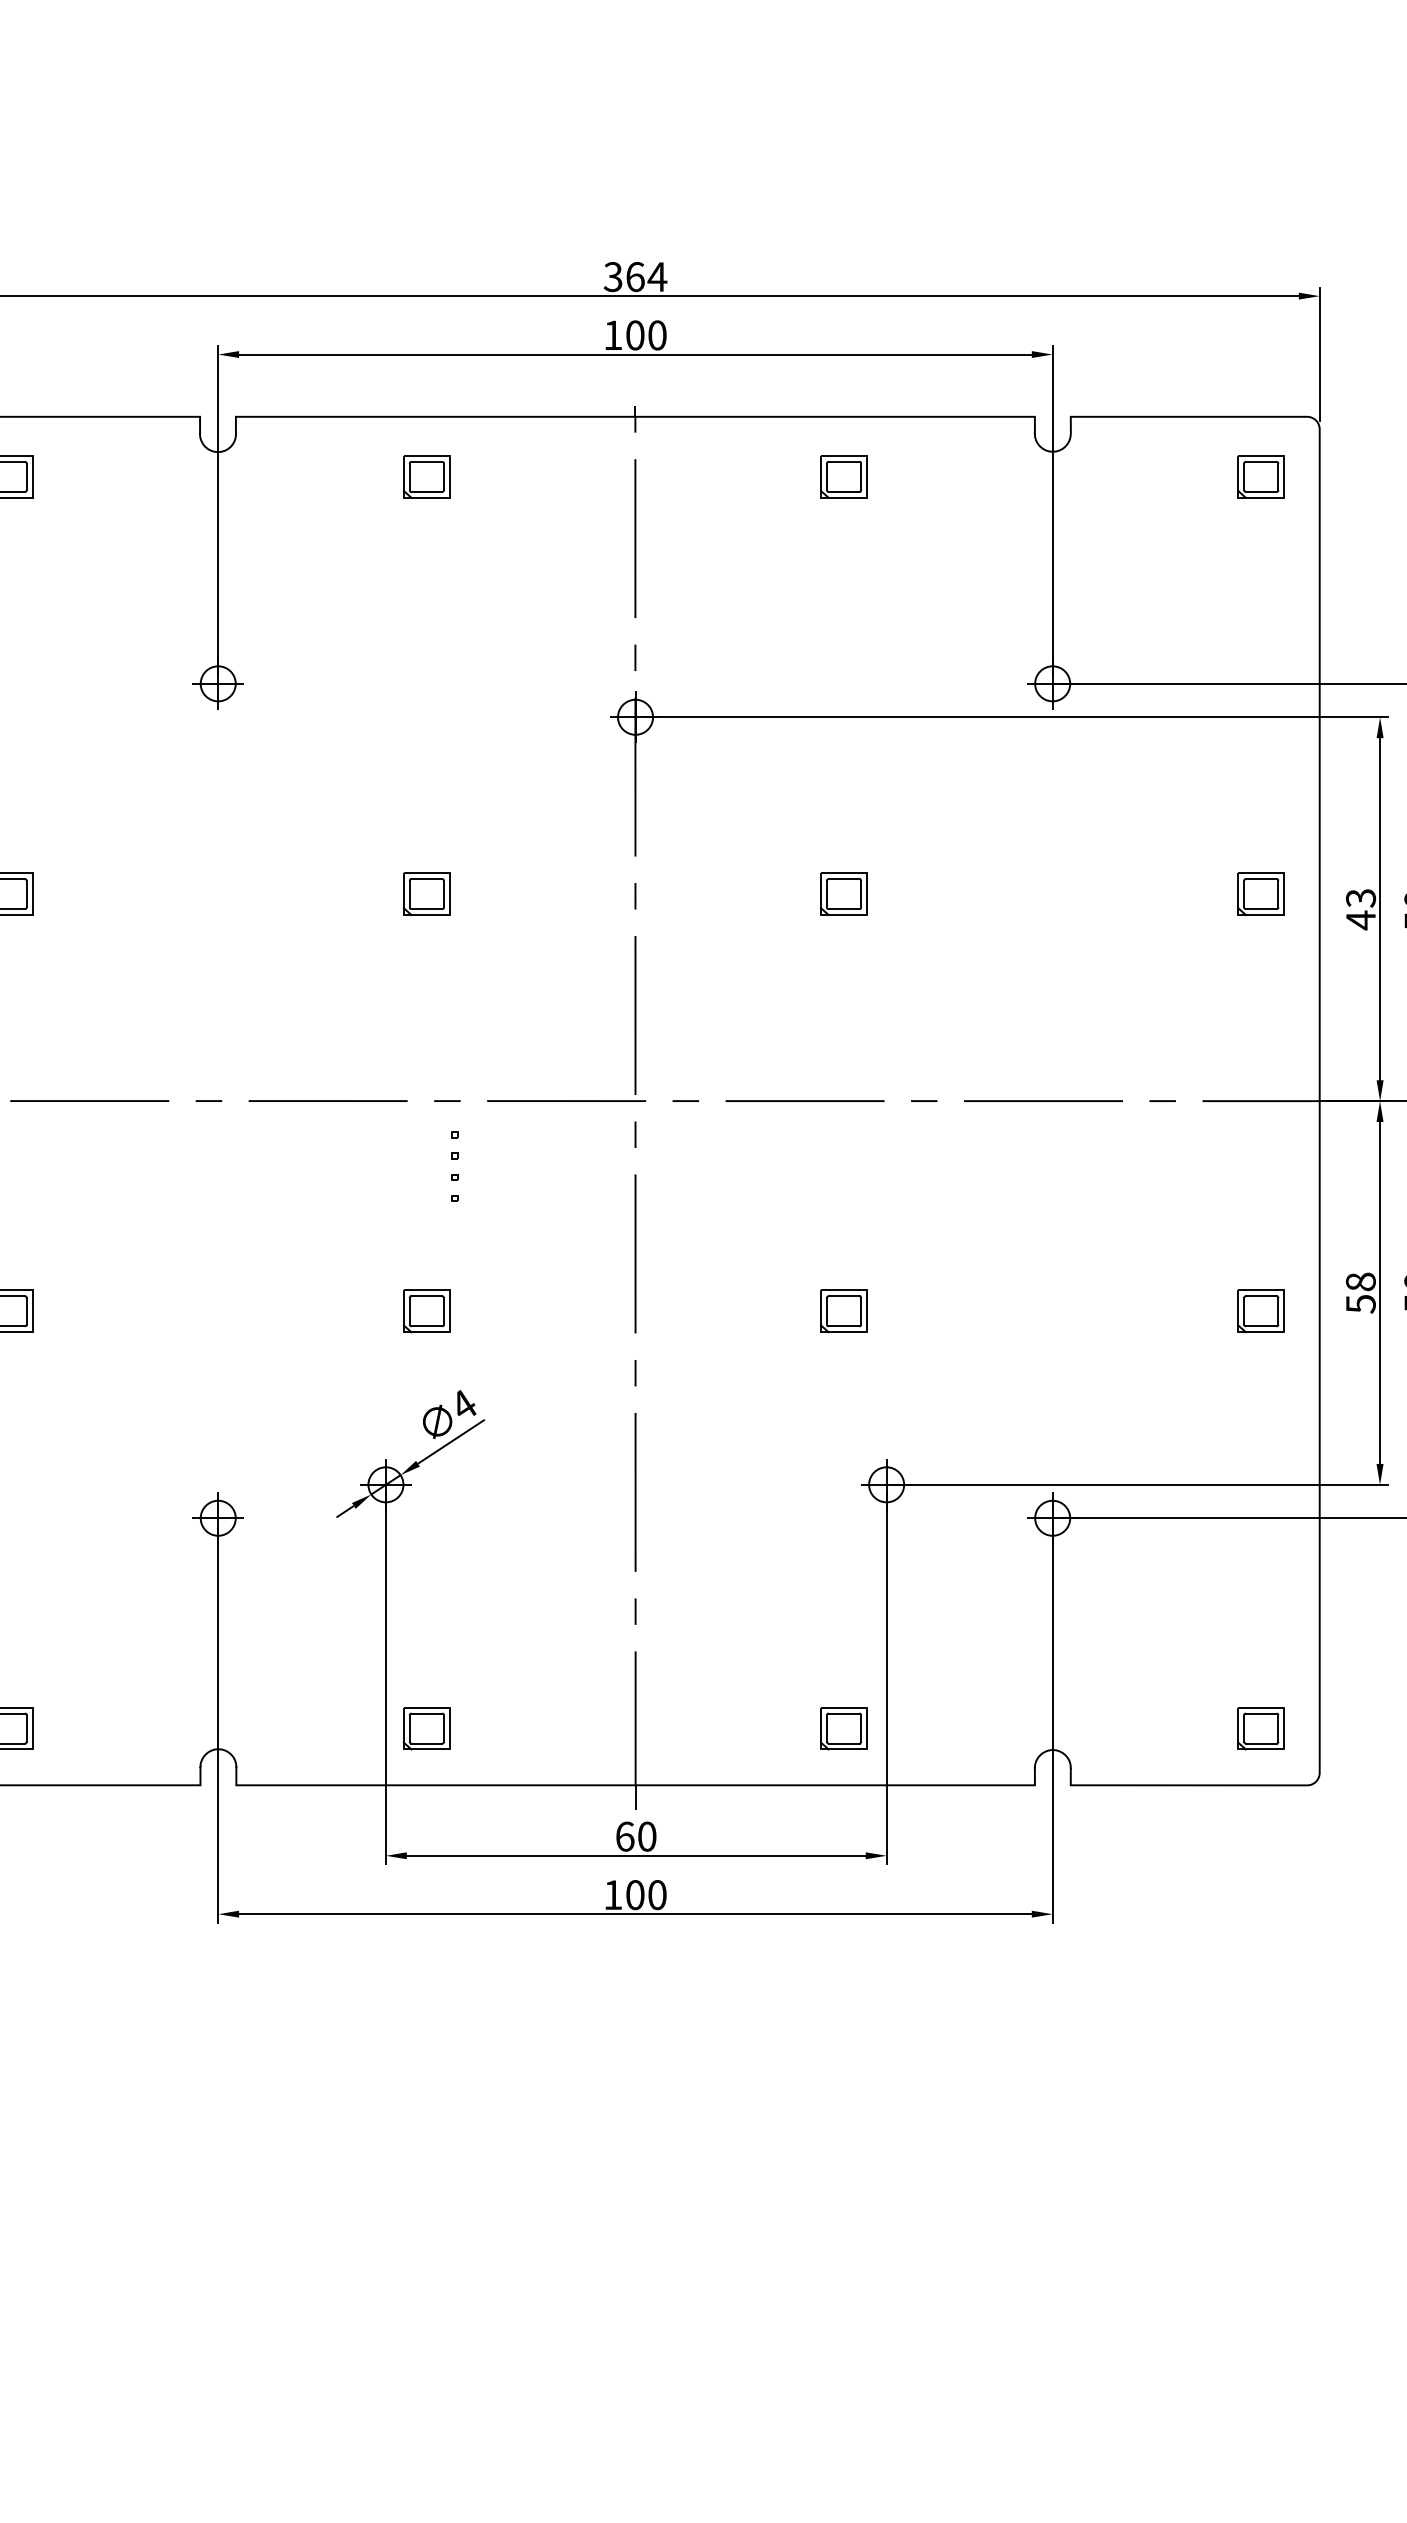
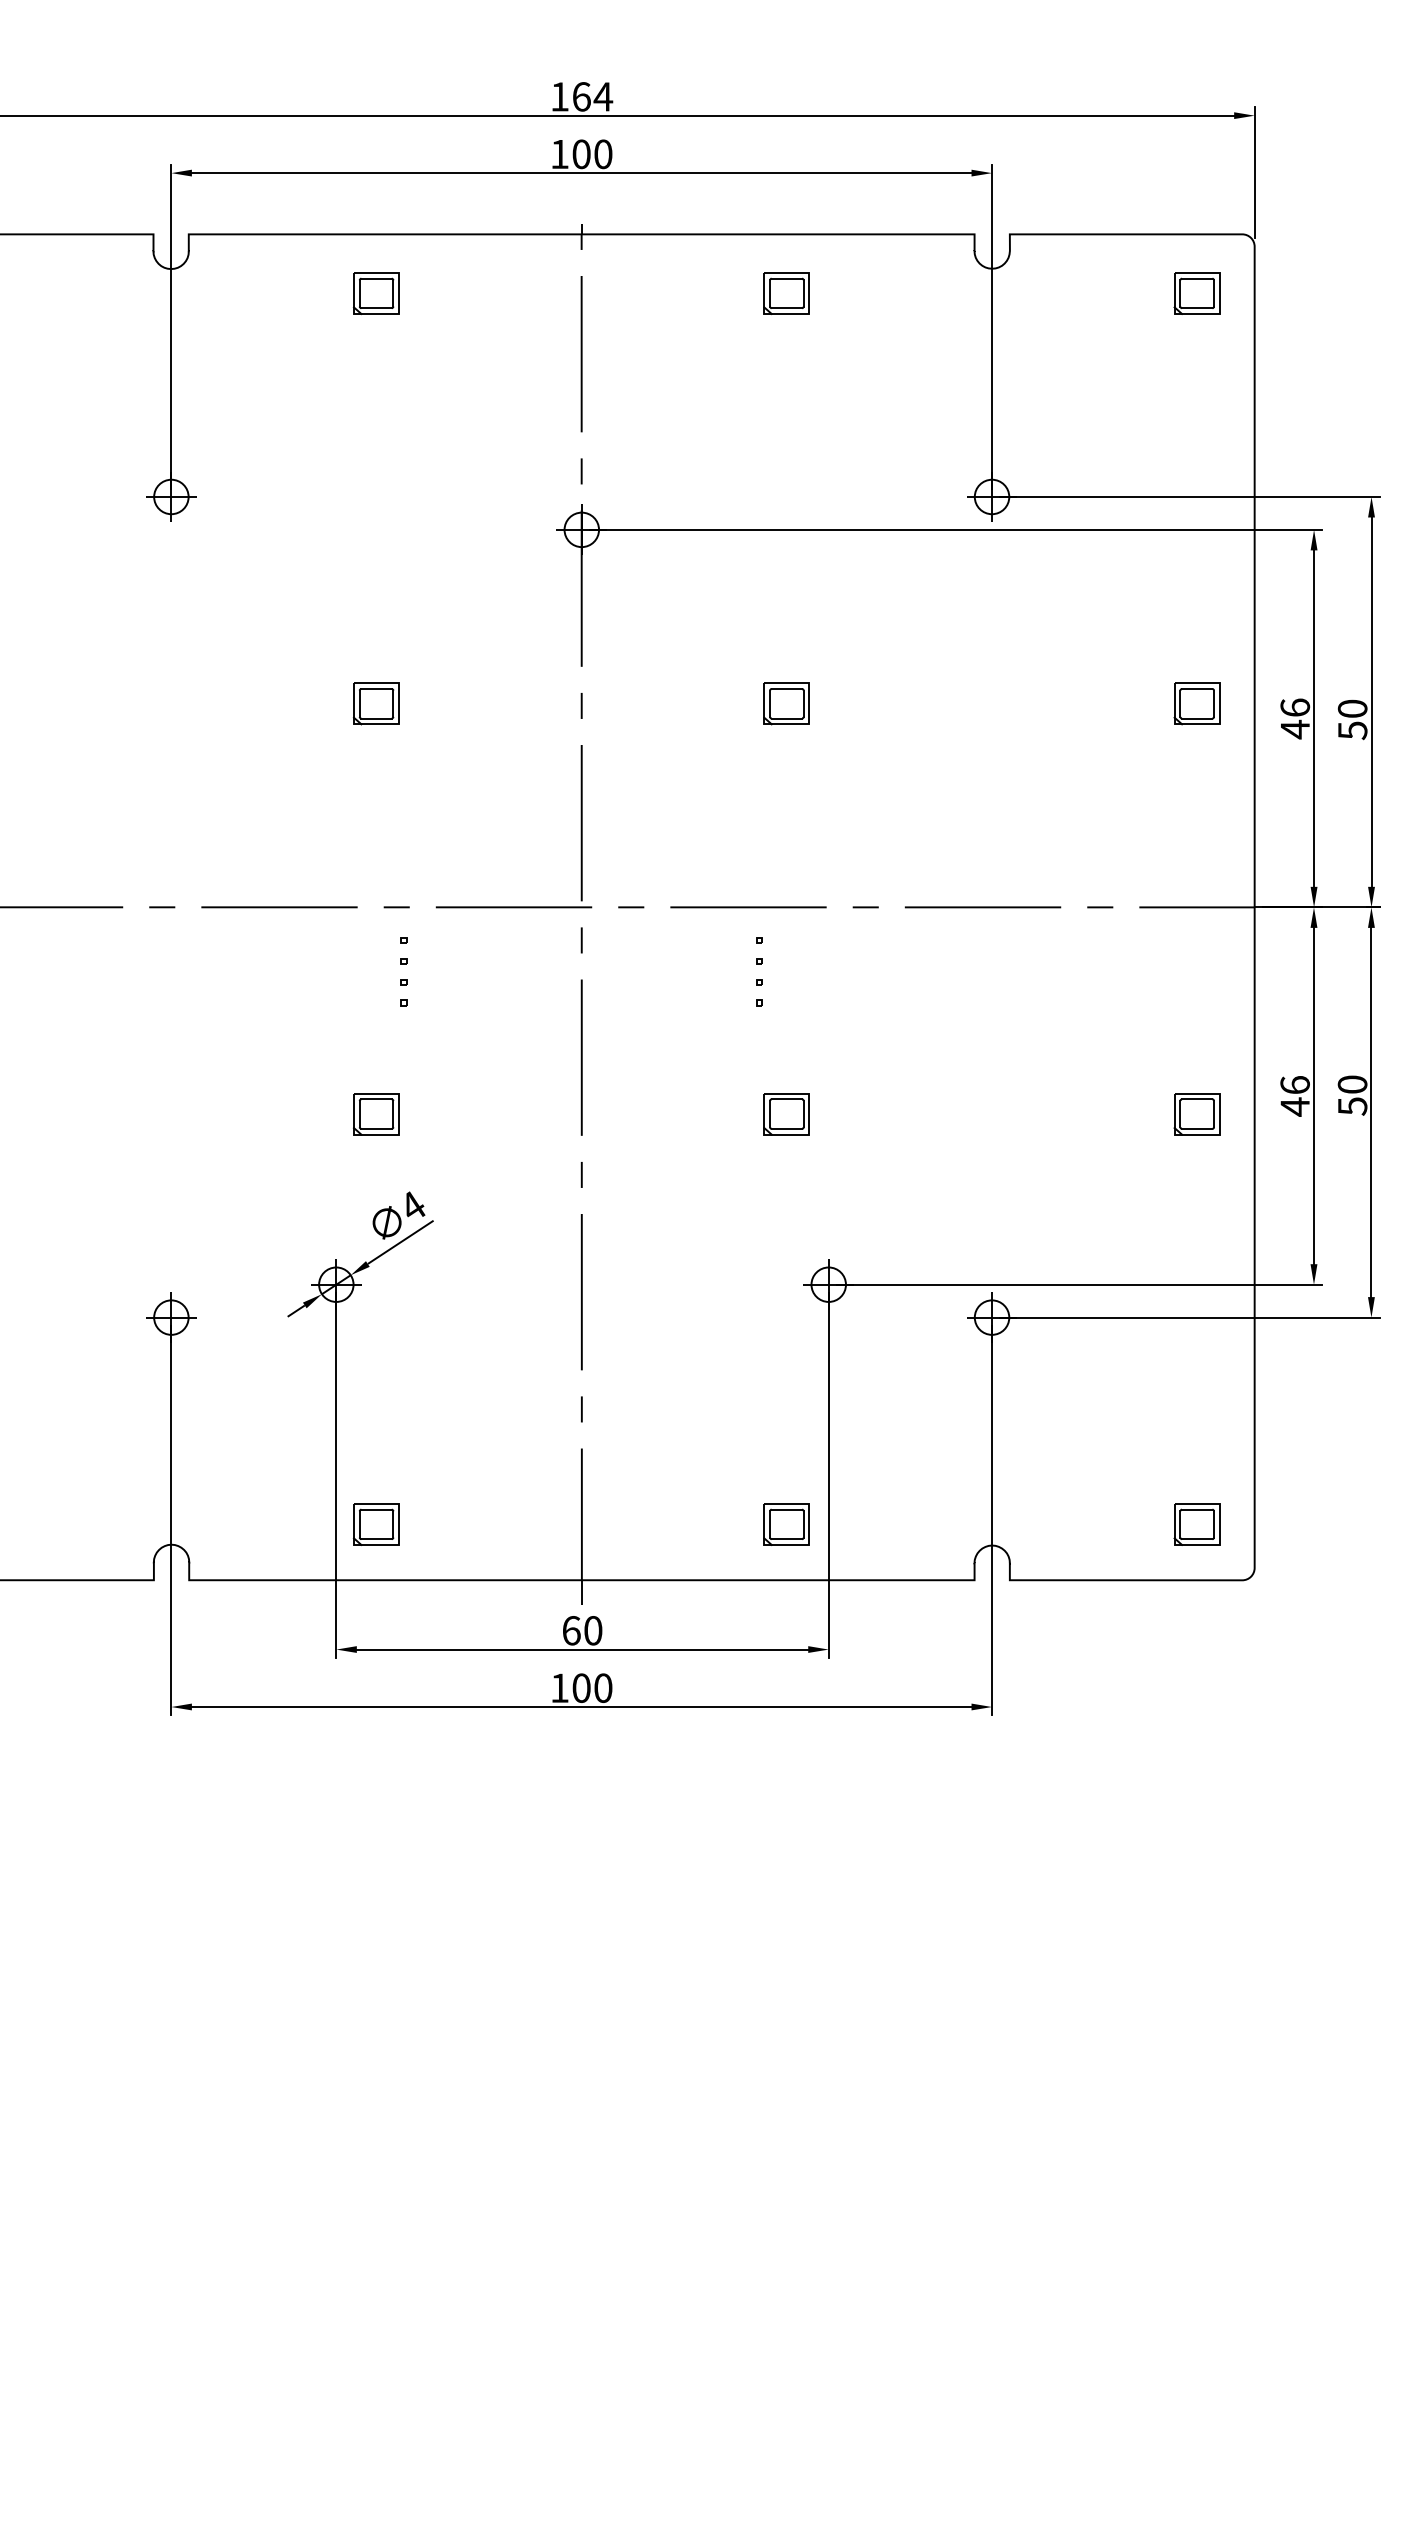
text: (612, 276) -> (559, 96), 364 -> 164
text: (1361, 897) -> (1295, 707), 43 -> 46
part: (816, 1159) -> (759, 964), added
text: (1360, 1293) -> (1294, 1096), 58 -> 46

